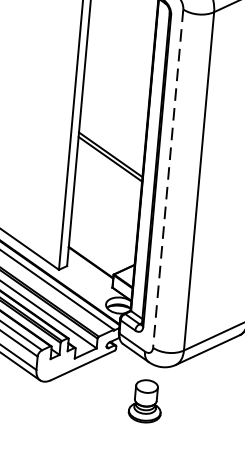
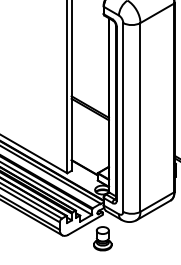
line: (168, 178) -> (123, 117), dashed -> solid
part: (145, 400) -> (102, 238), moved

